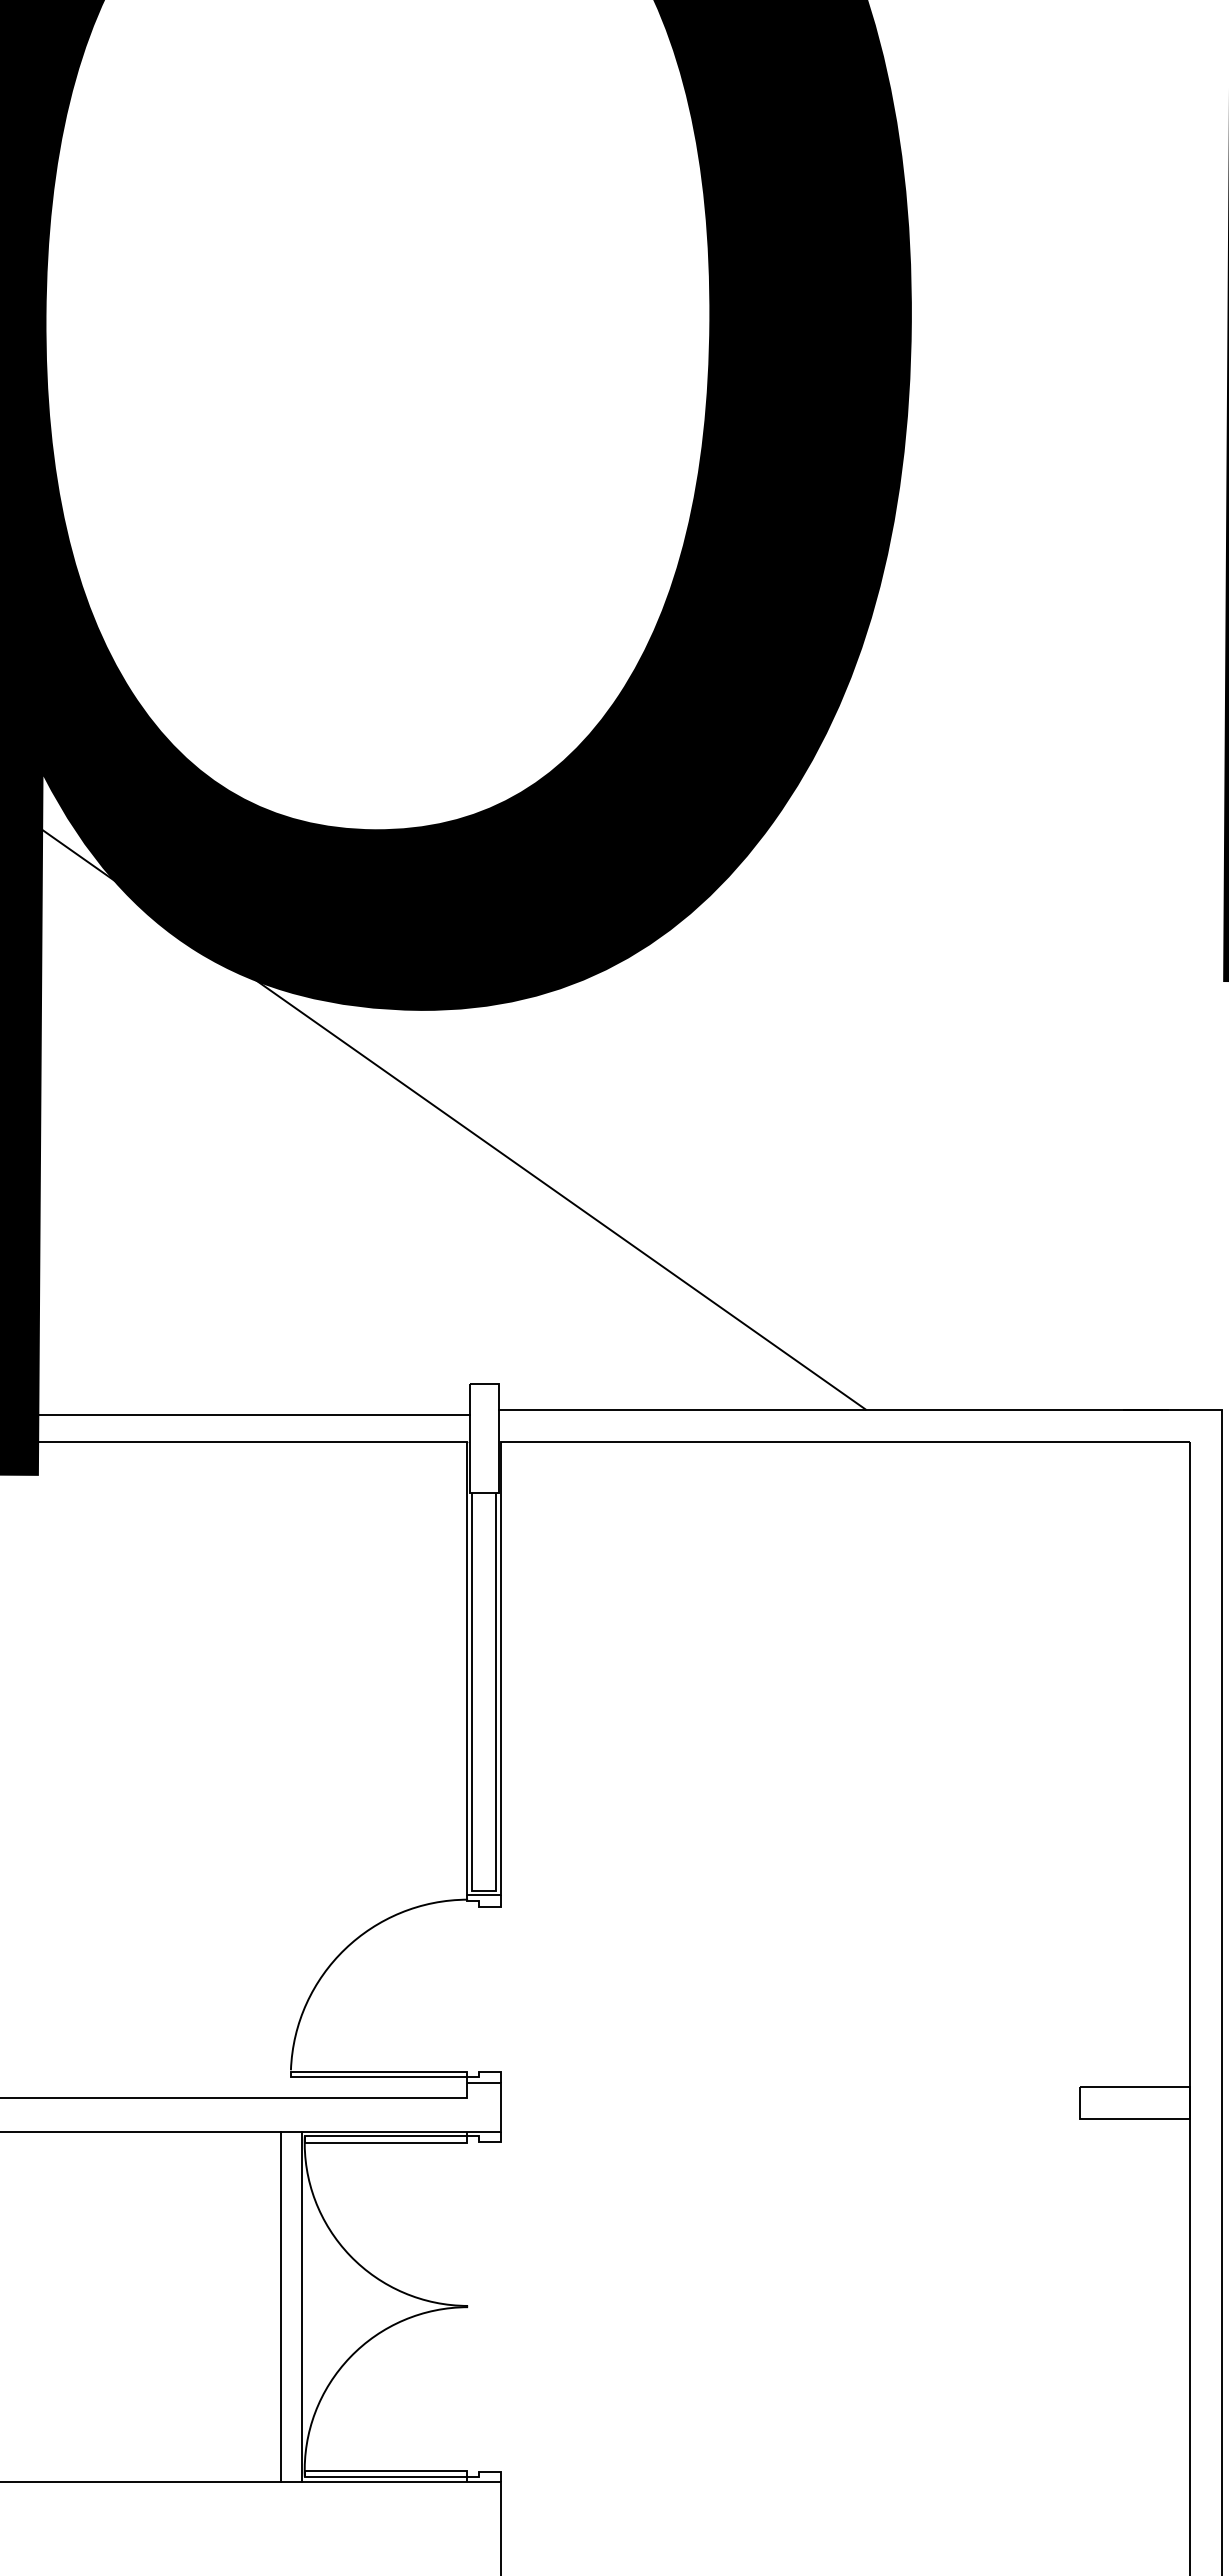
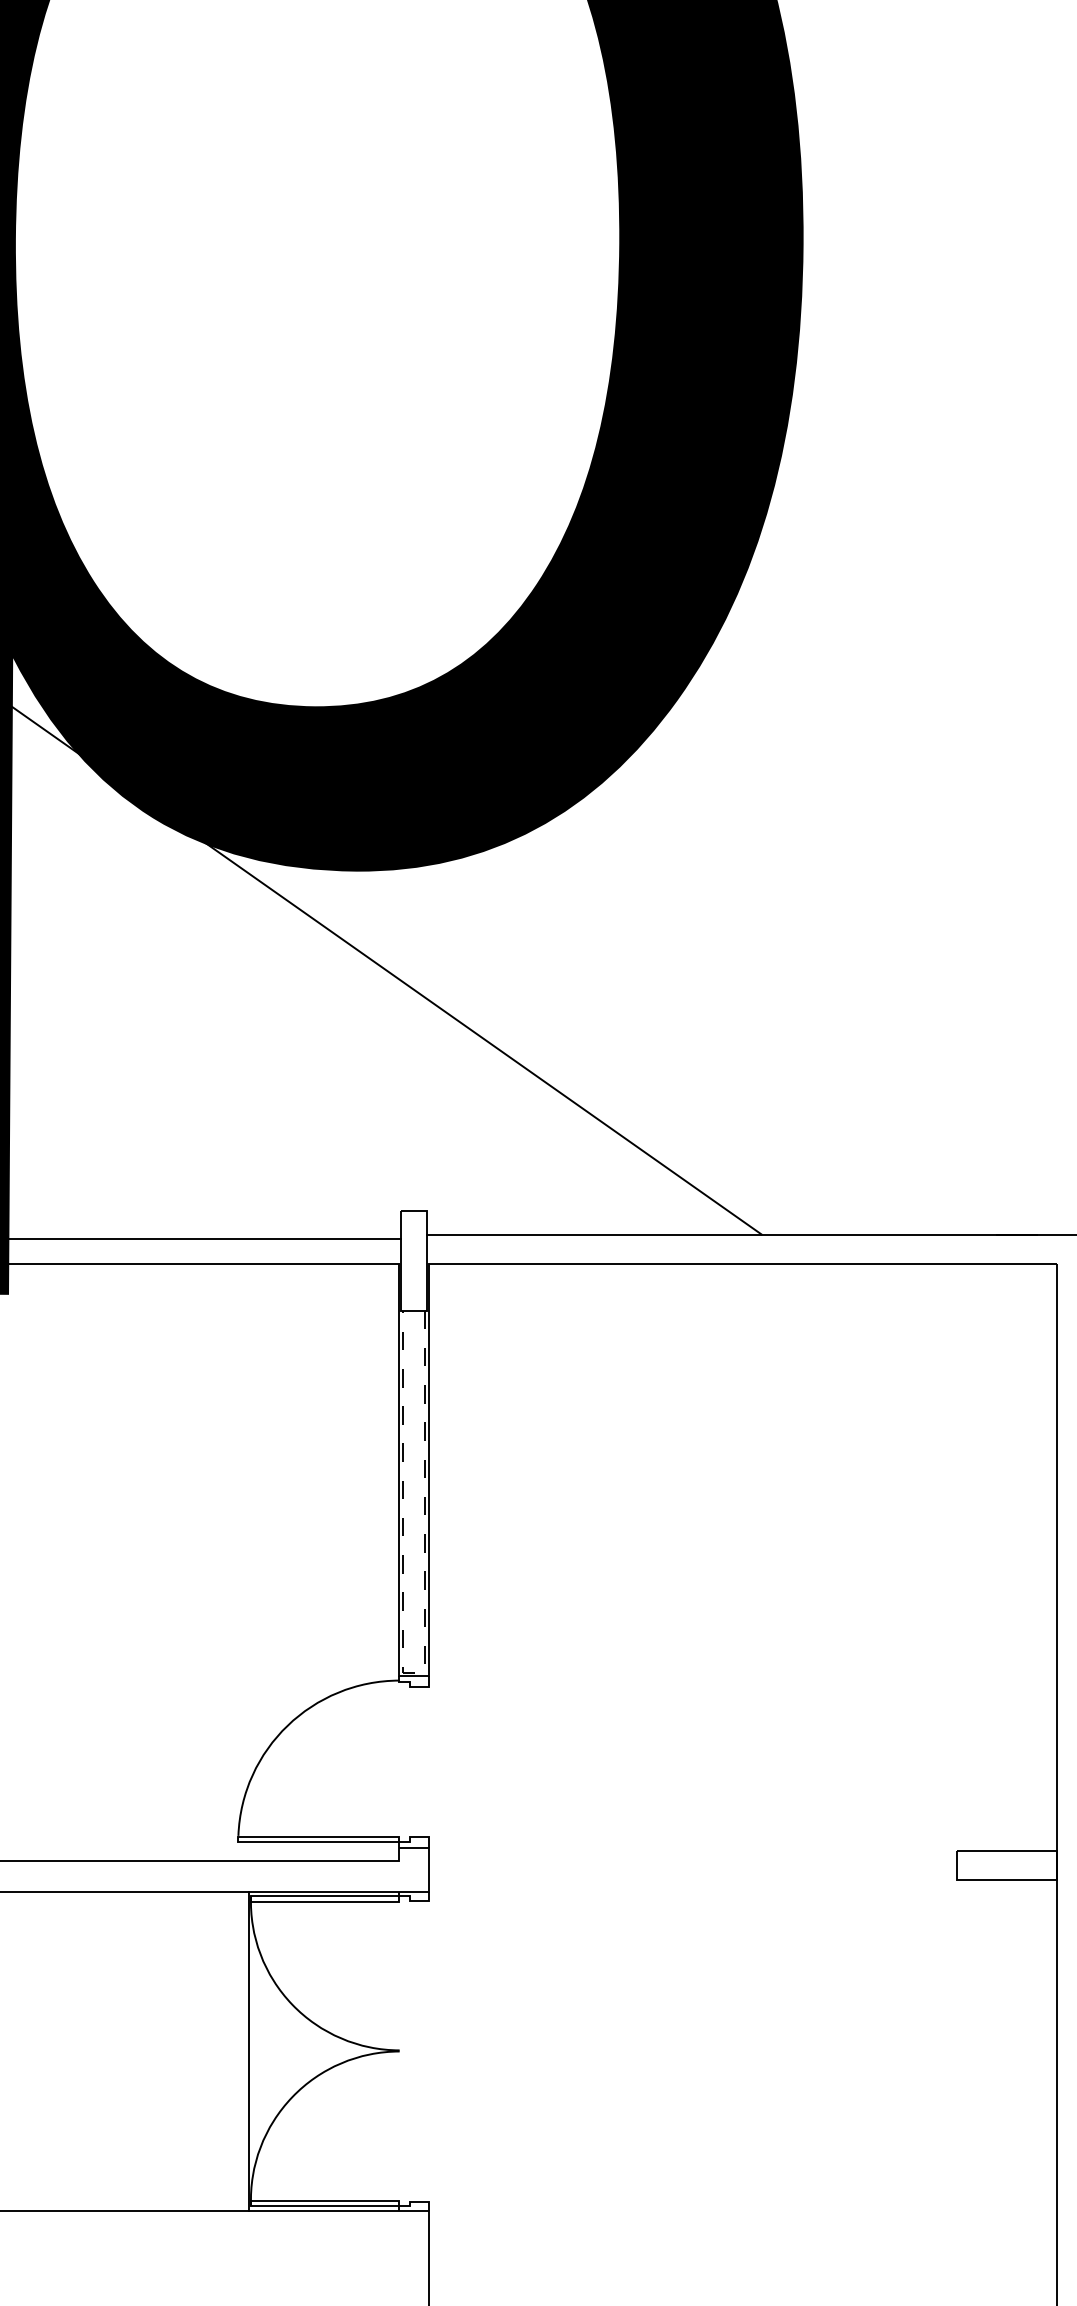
line: (483, 1891) -> (413, 1673), solid -> dashed
line: (280, 2306) -> (228, 2050), removed

